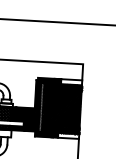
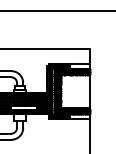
hatch: (64, 108) -> (74, 91), removed

